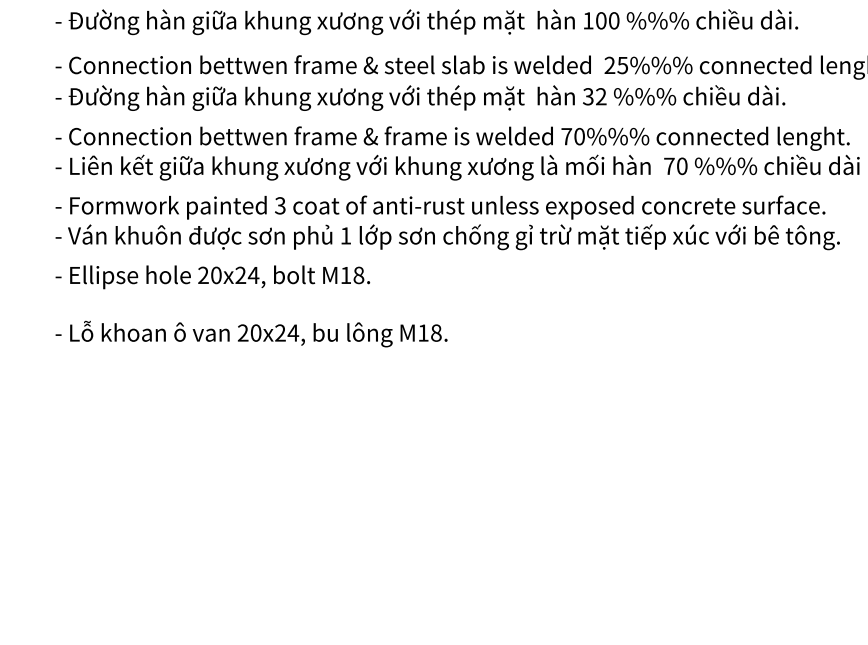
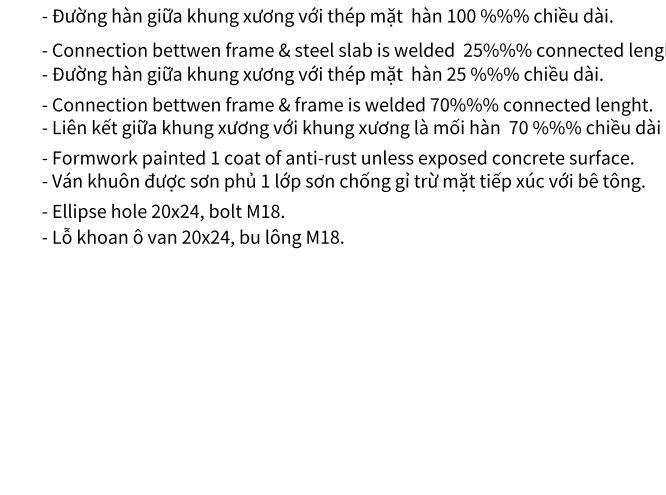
text: (594, 96) -> (456, 74), 32 -> 25
text: (280, 205) -> (215, 157), 3 -> 1
text: (251, 333) -> (192, 237), moved

